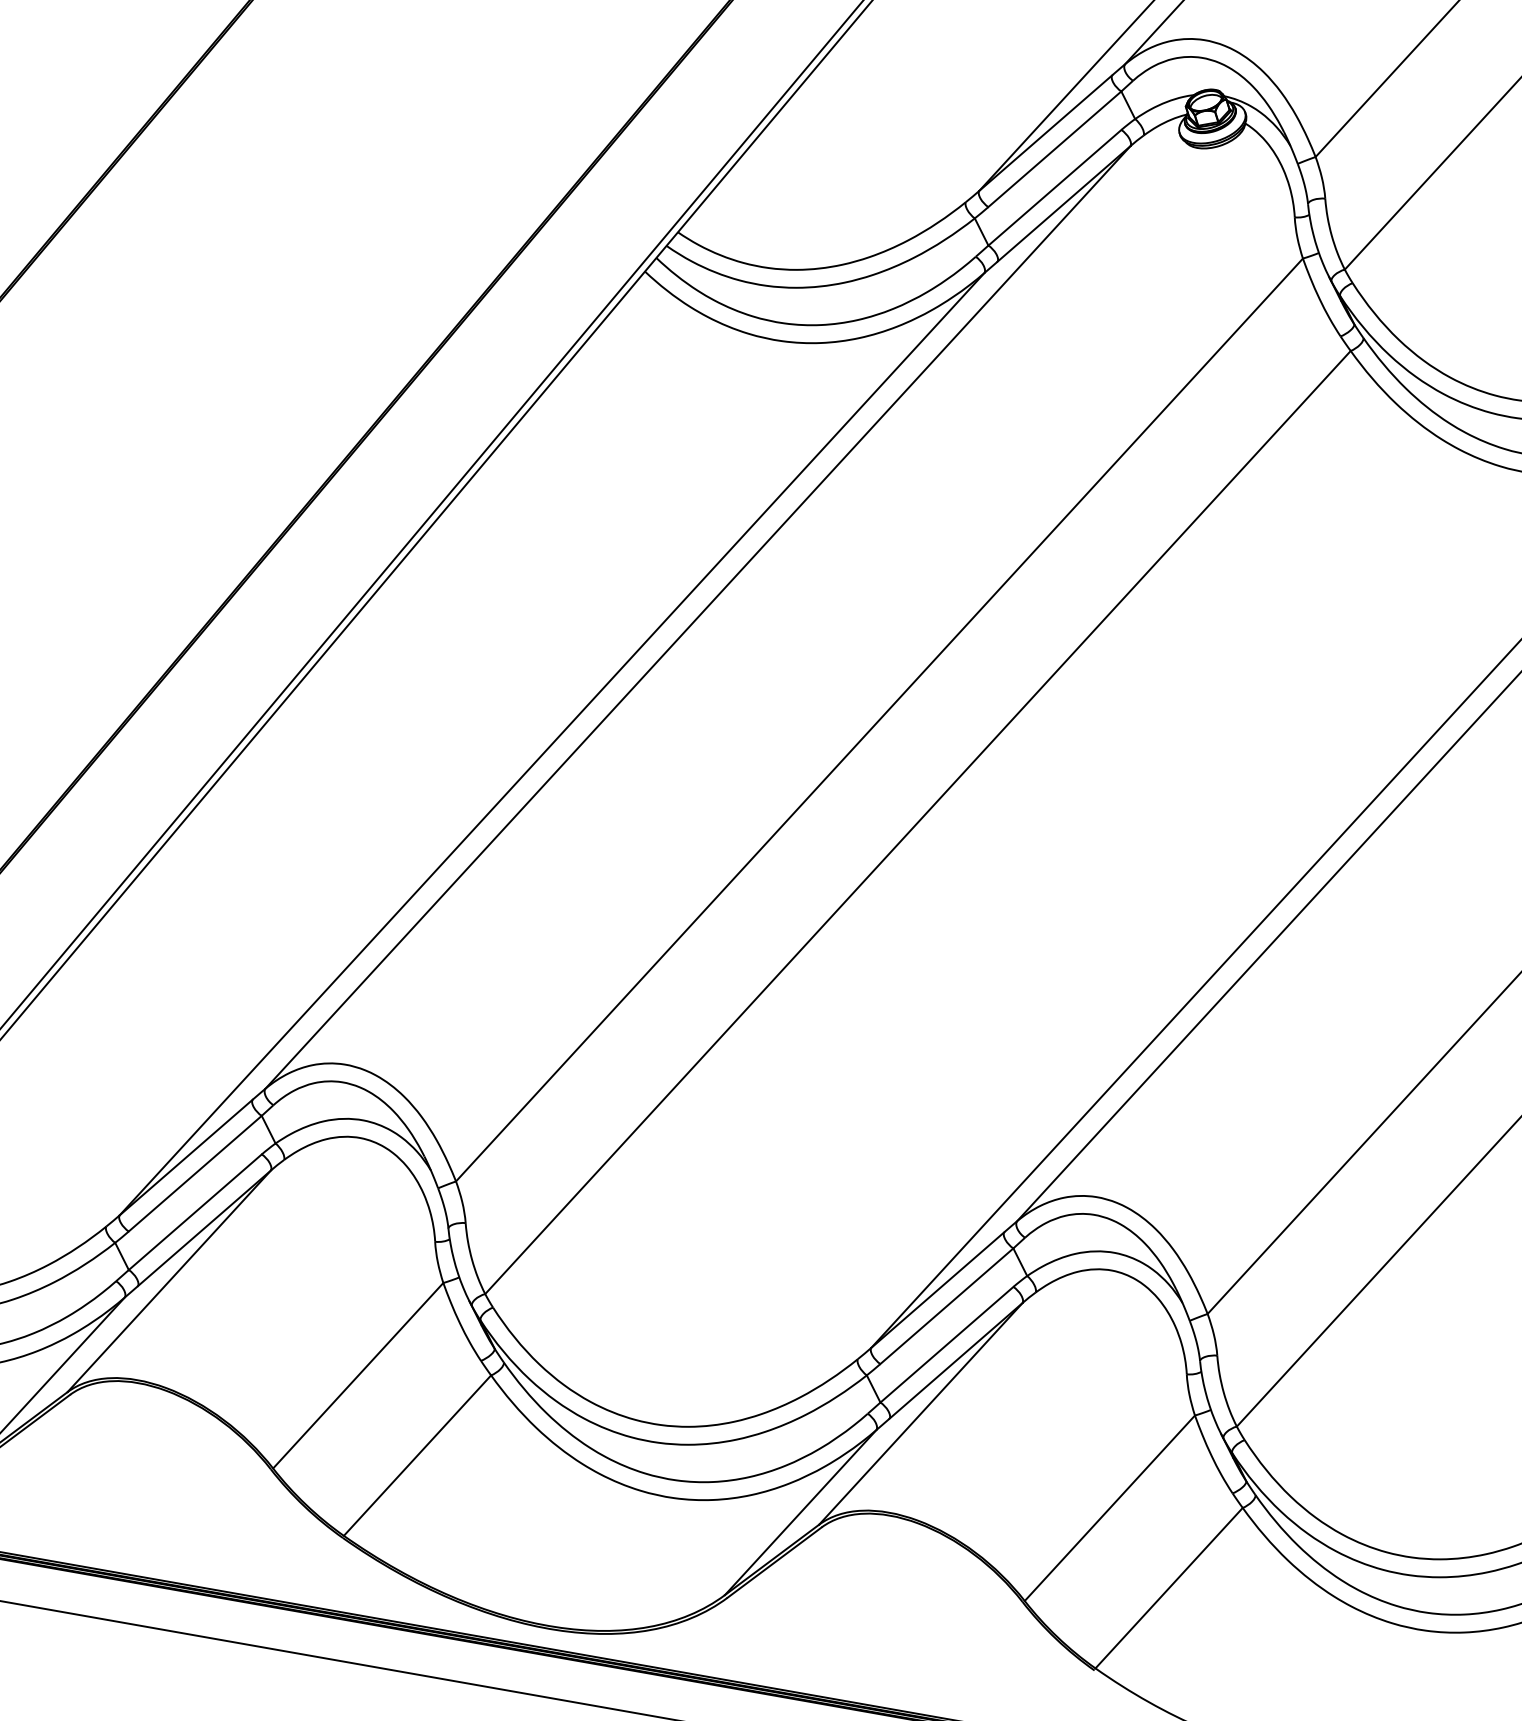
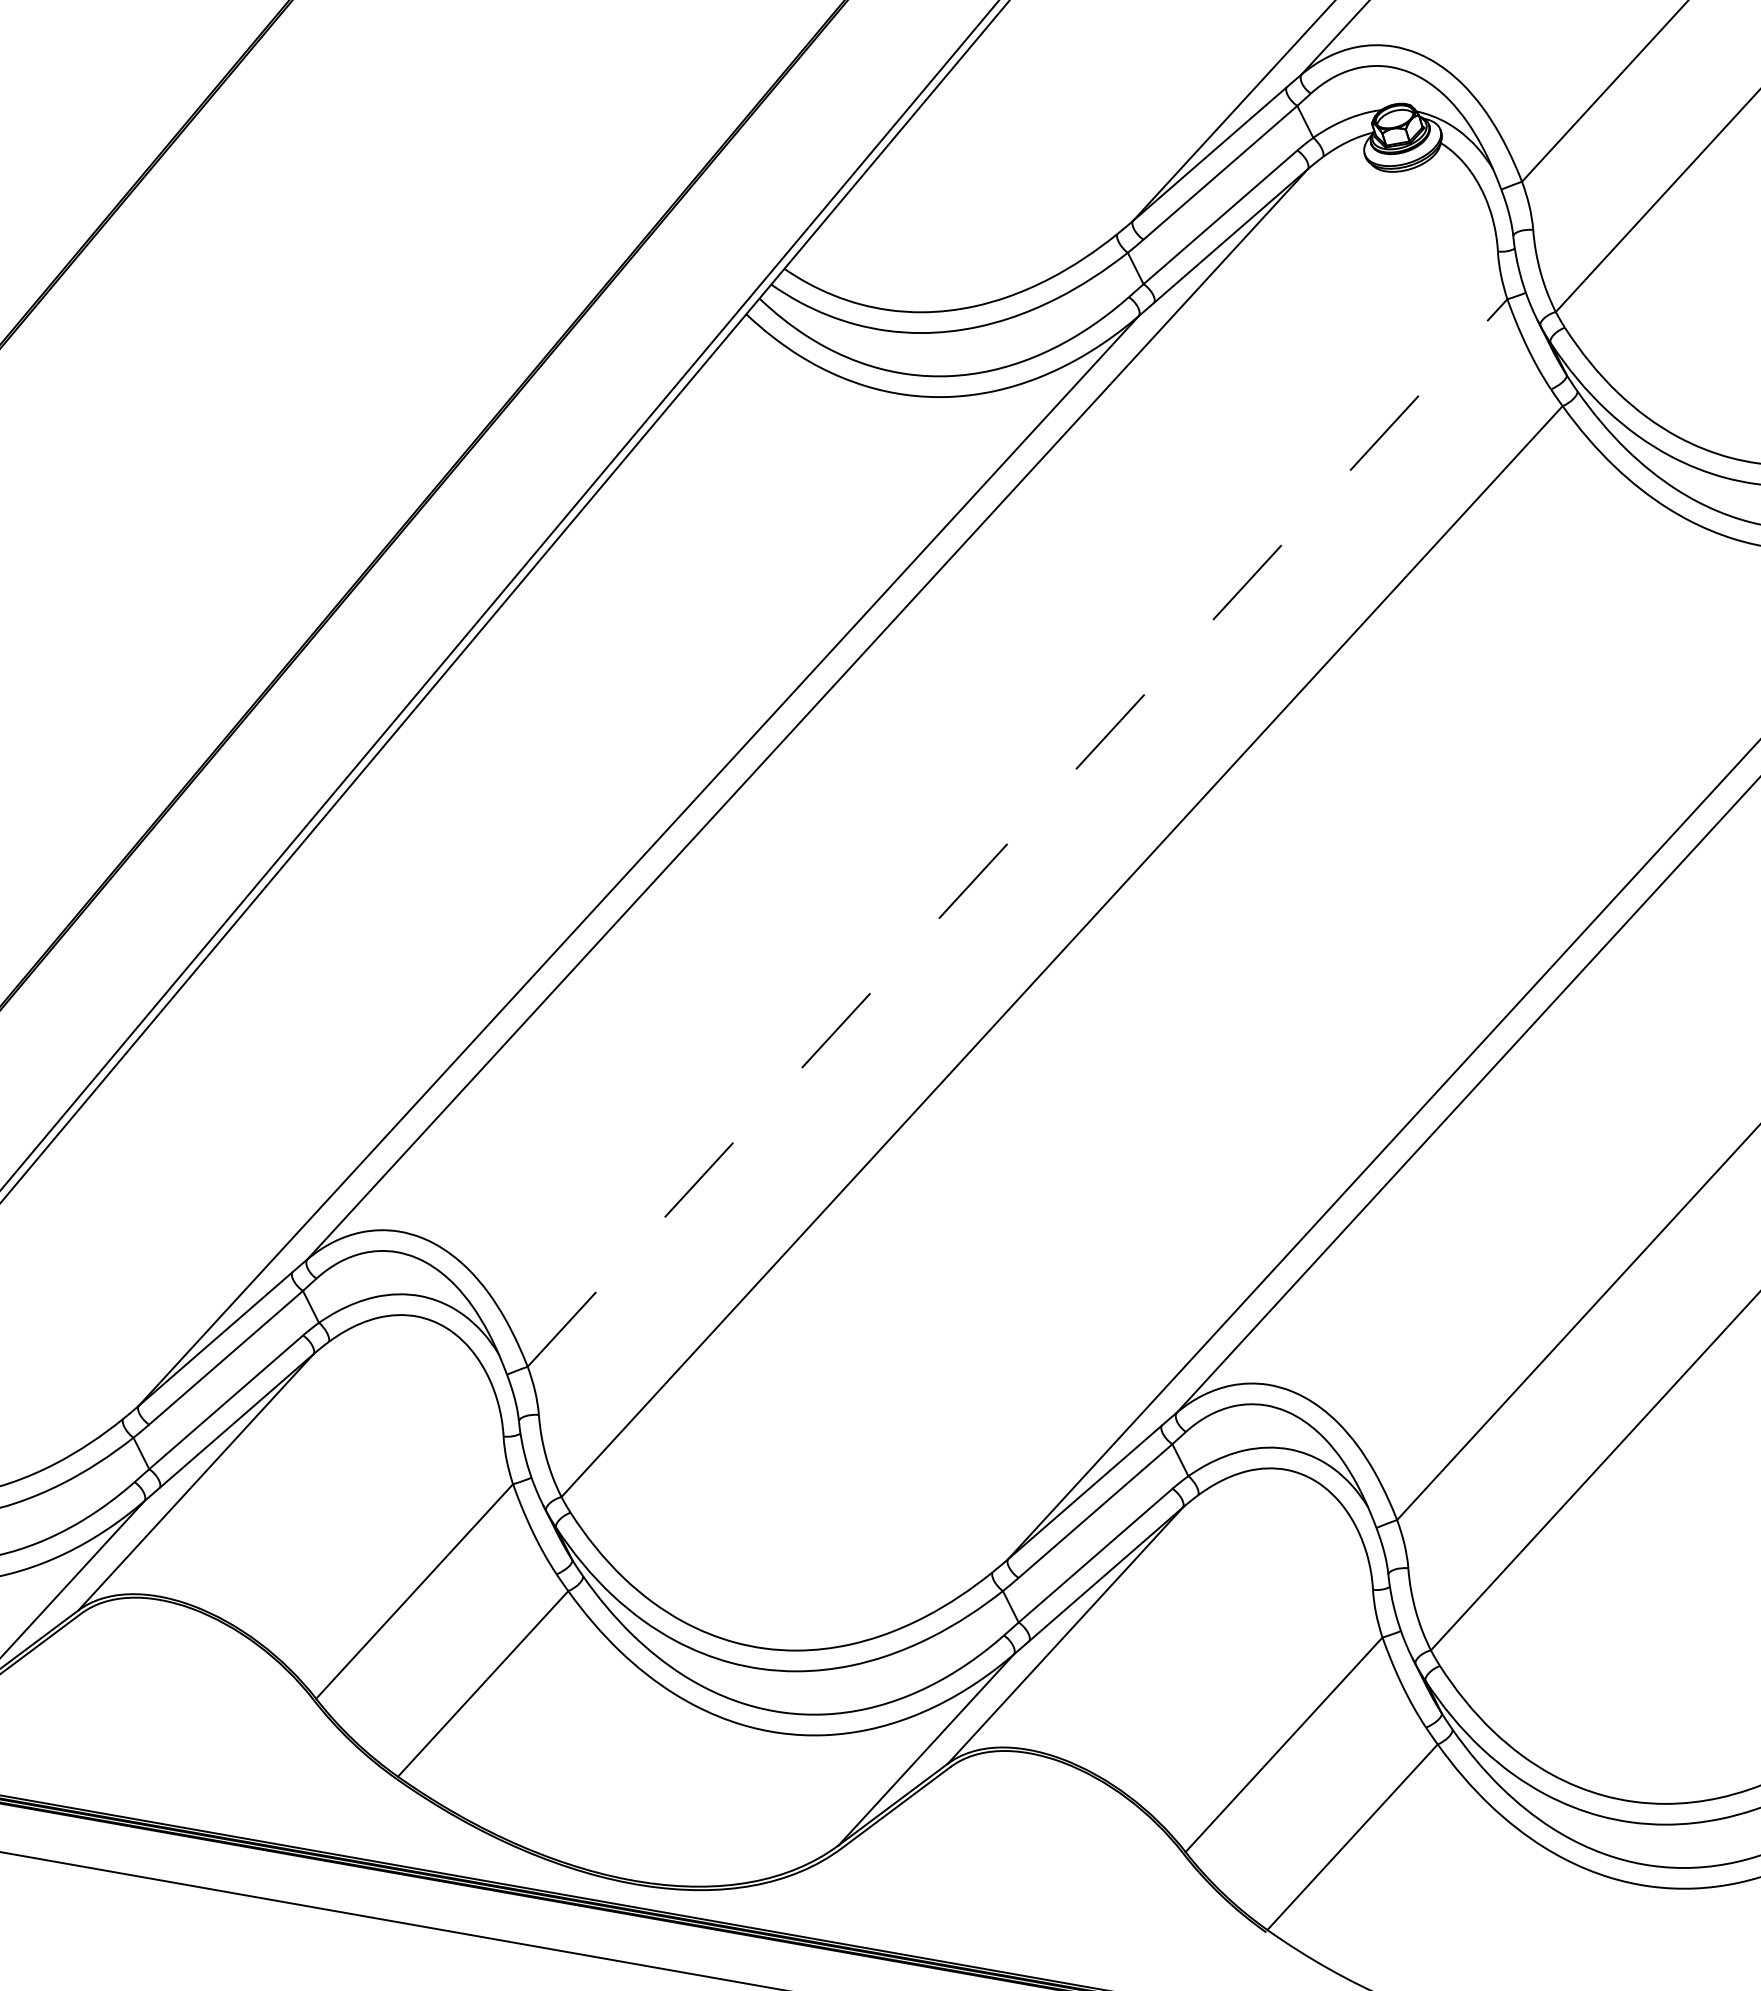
line: (879, 719) -> (1017, 832), solid -> dashed

